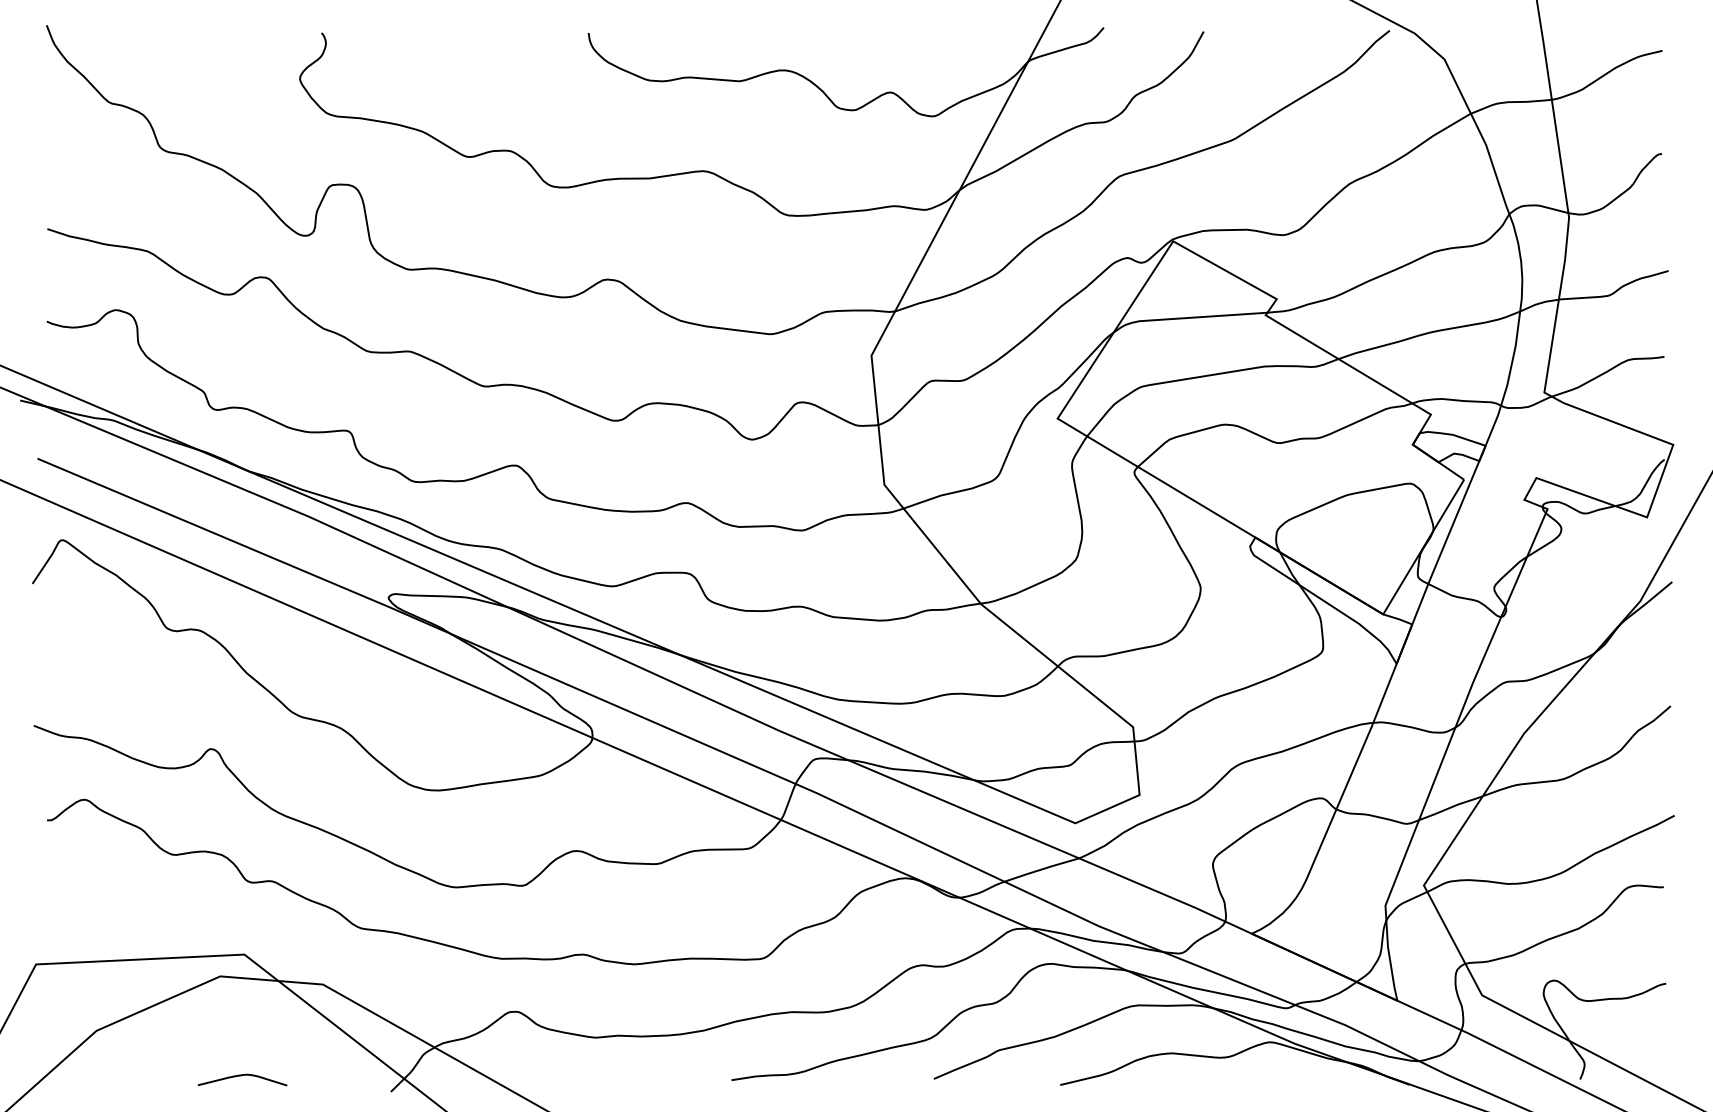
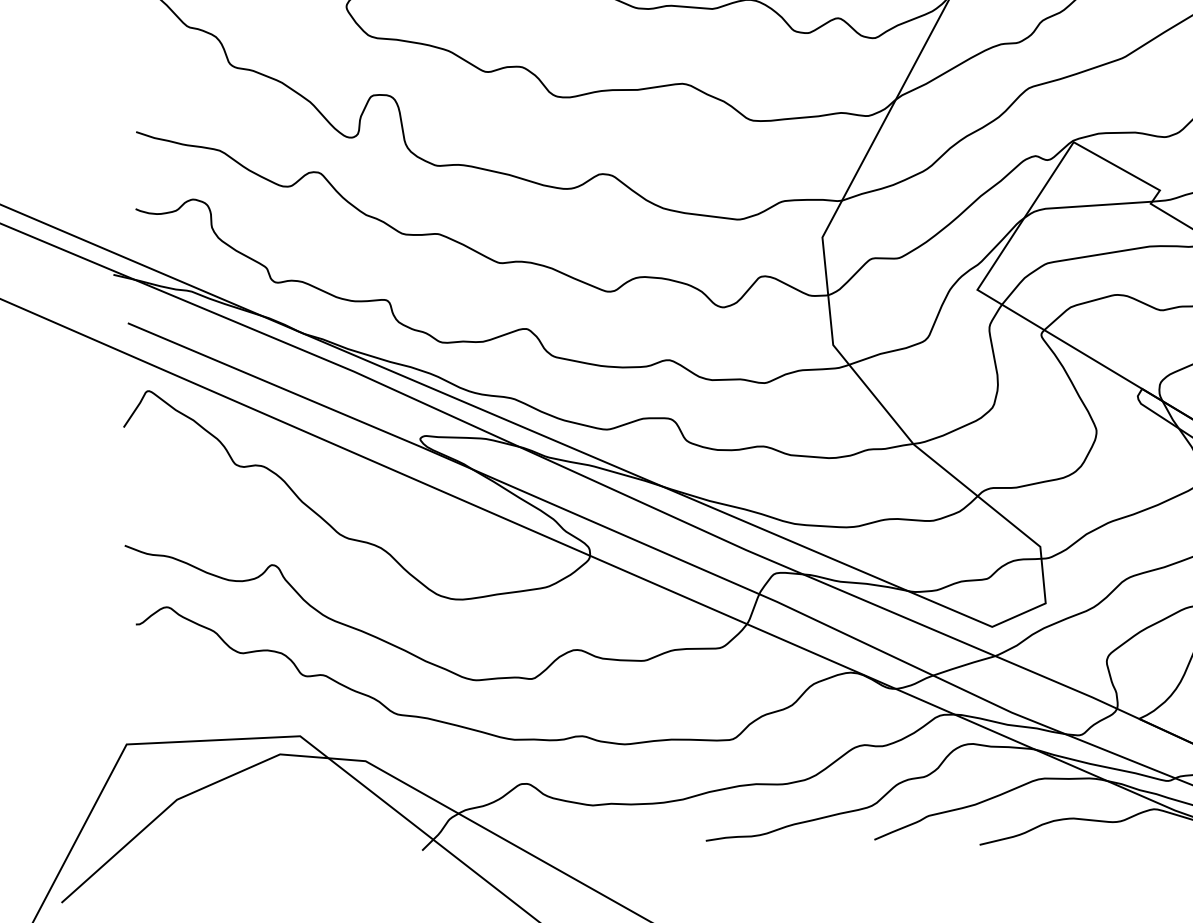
curve: (241, 1076) -> (297, 837), removed

